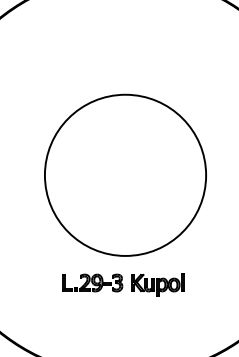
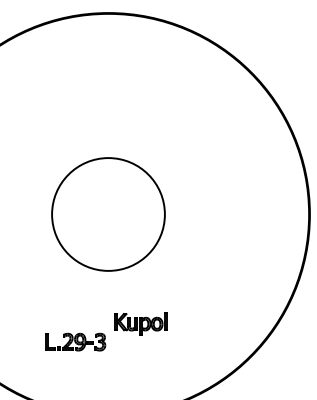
circle: (125, 175) -> (108, 214), size x0.7
part: (92, 282) -> (75, 341), moved

